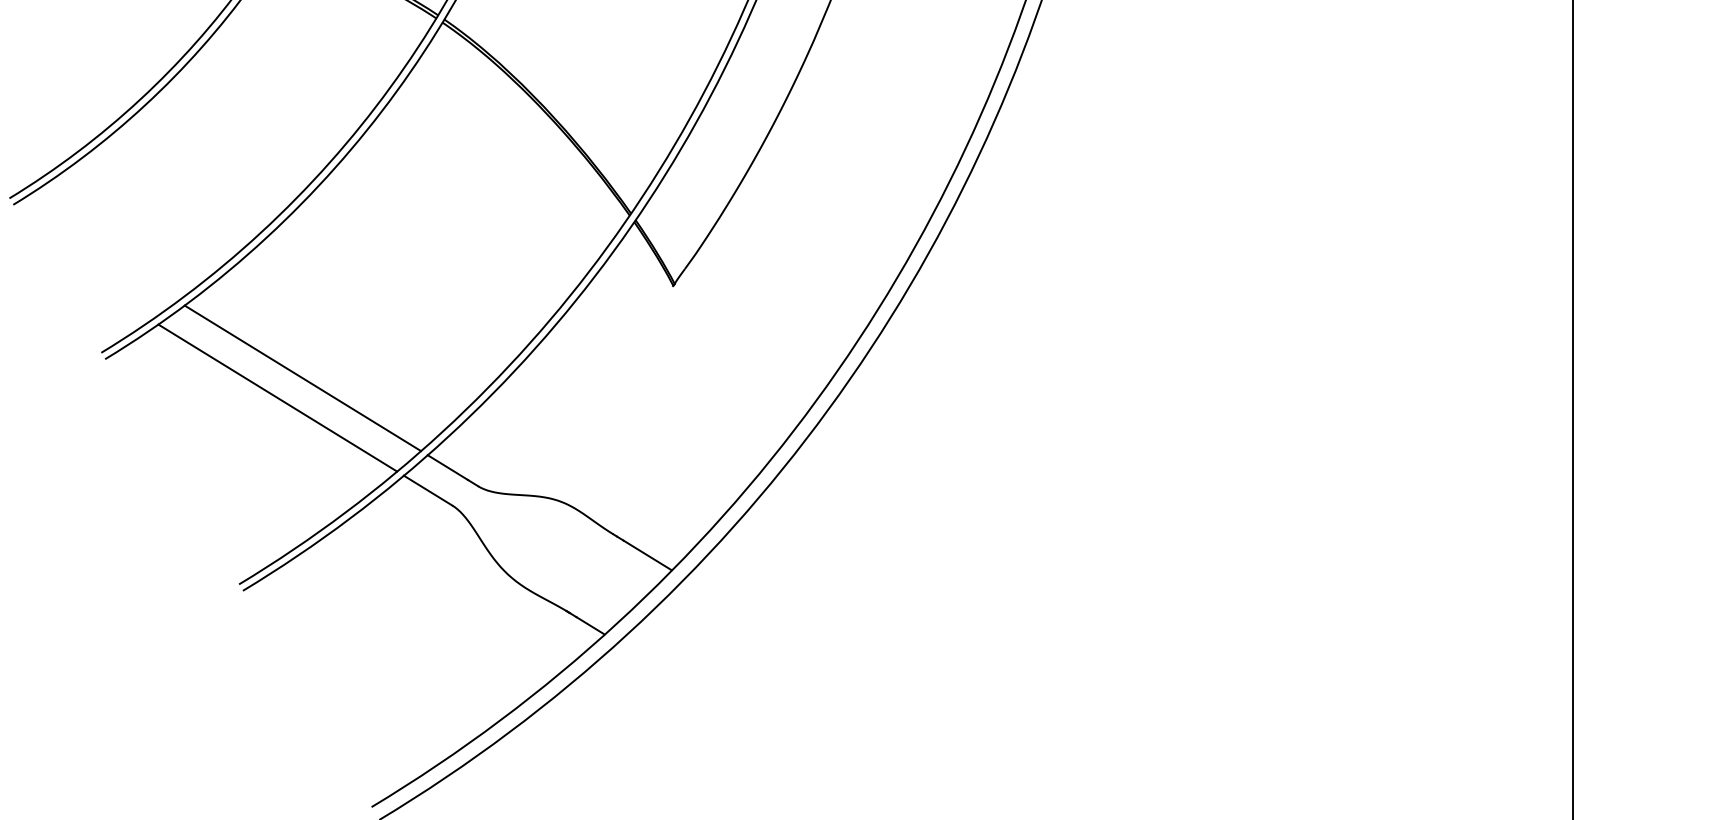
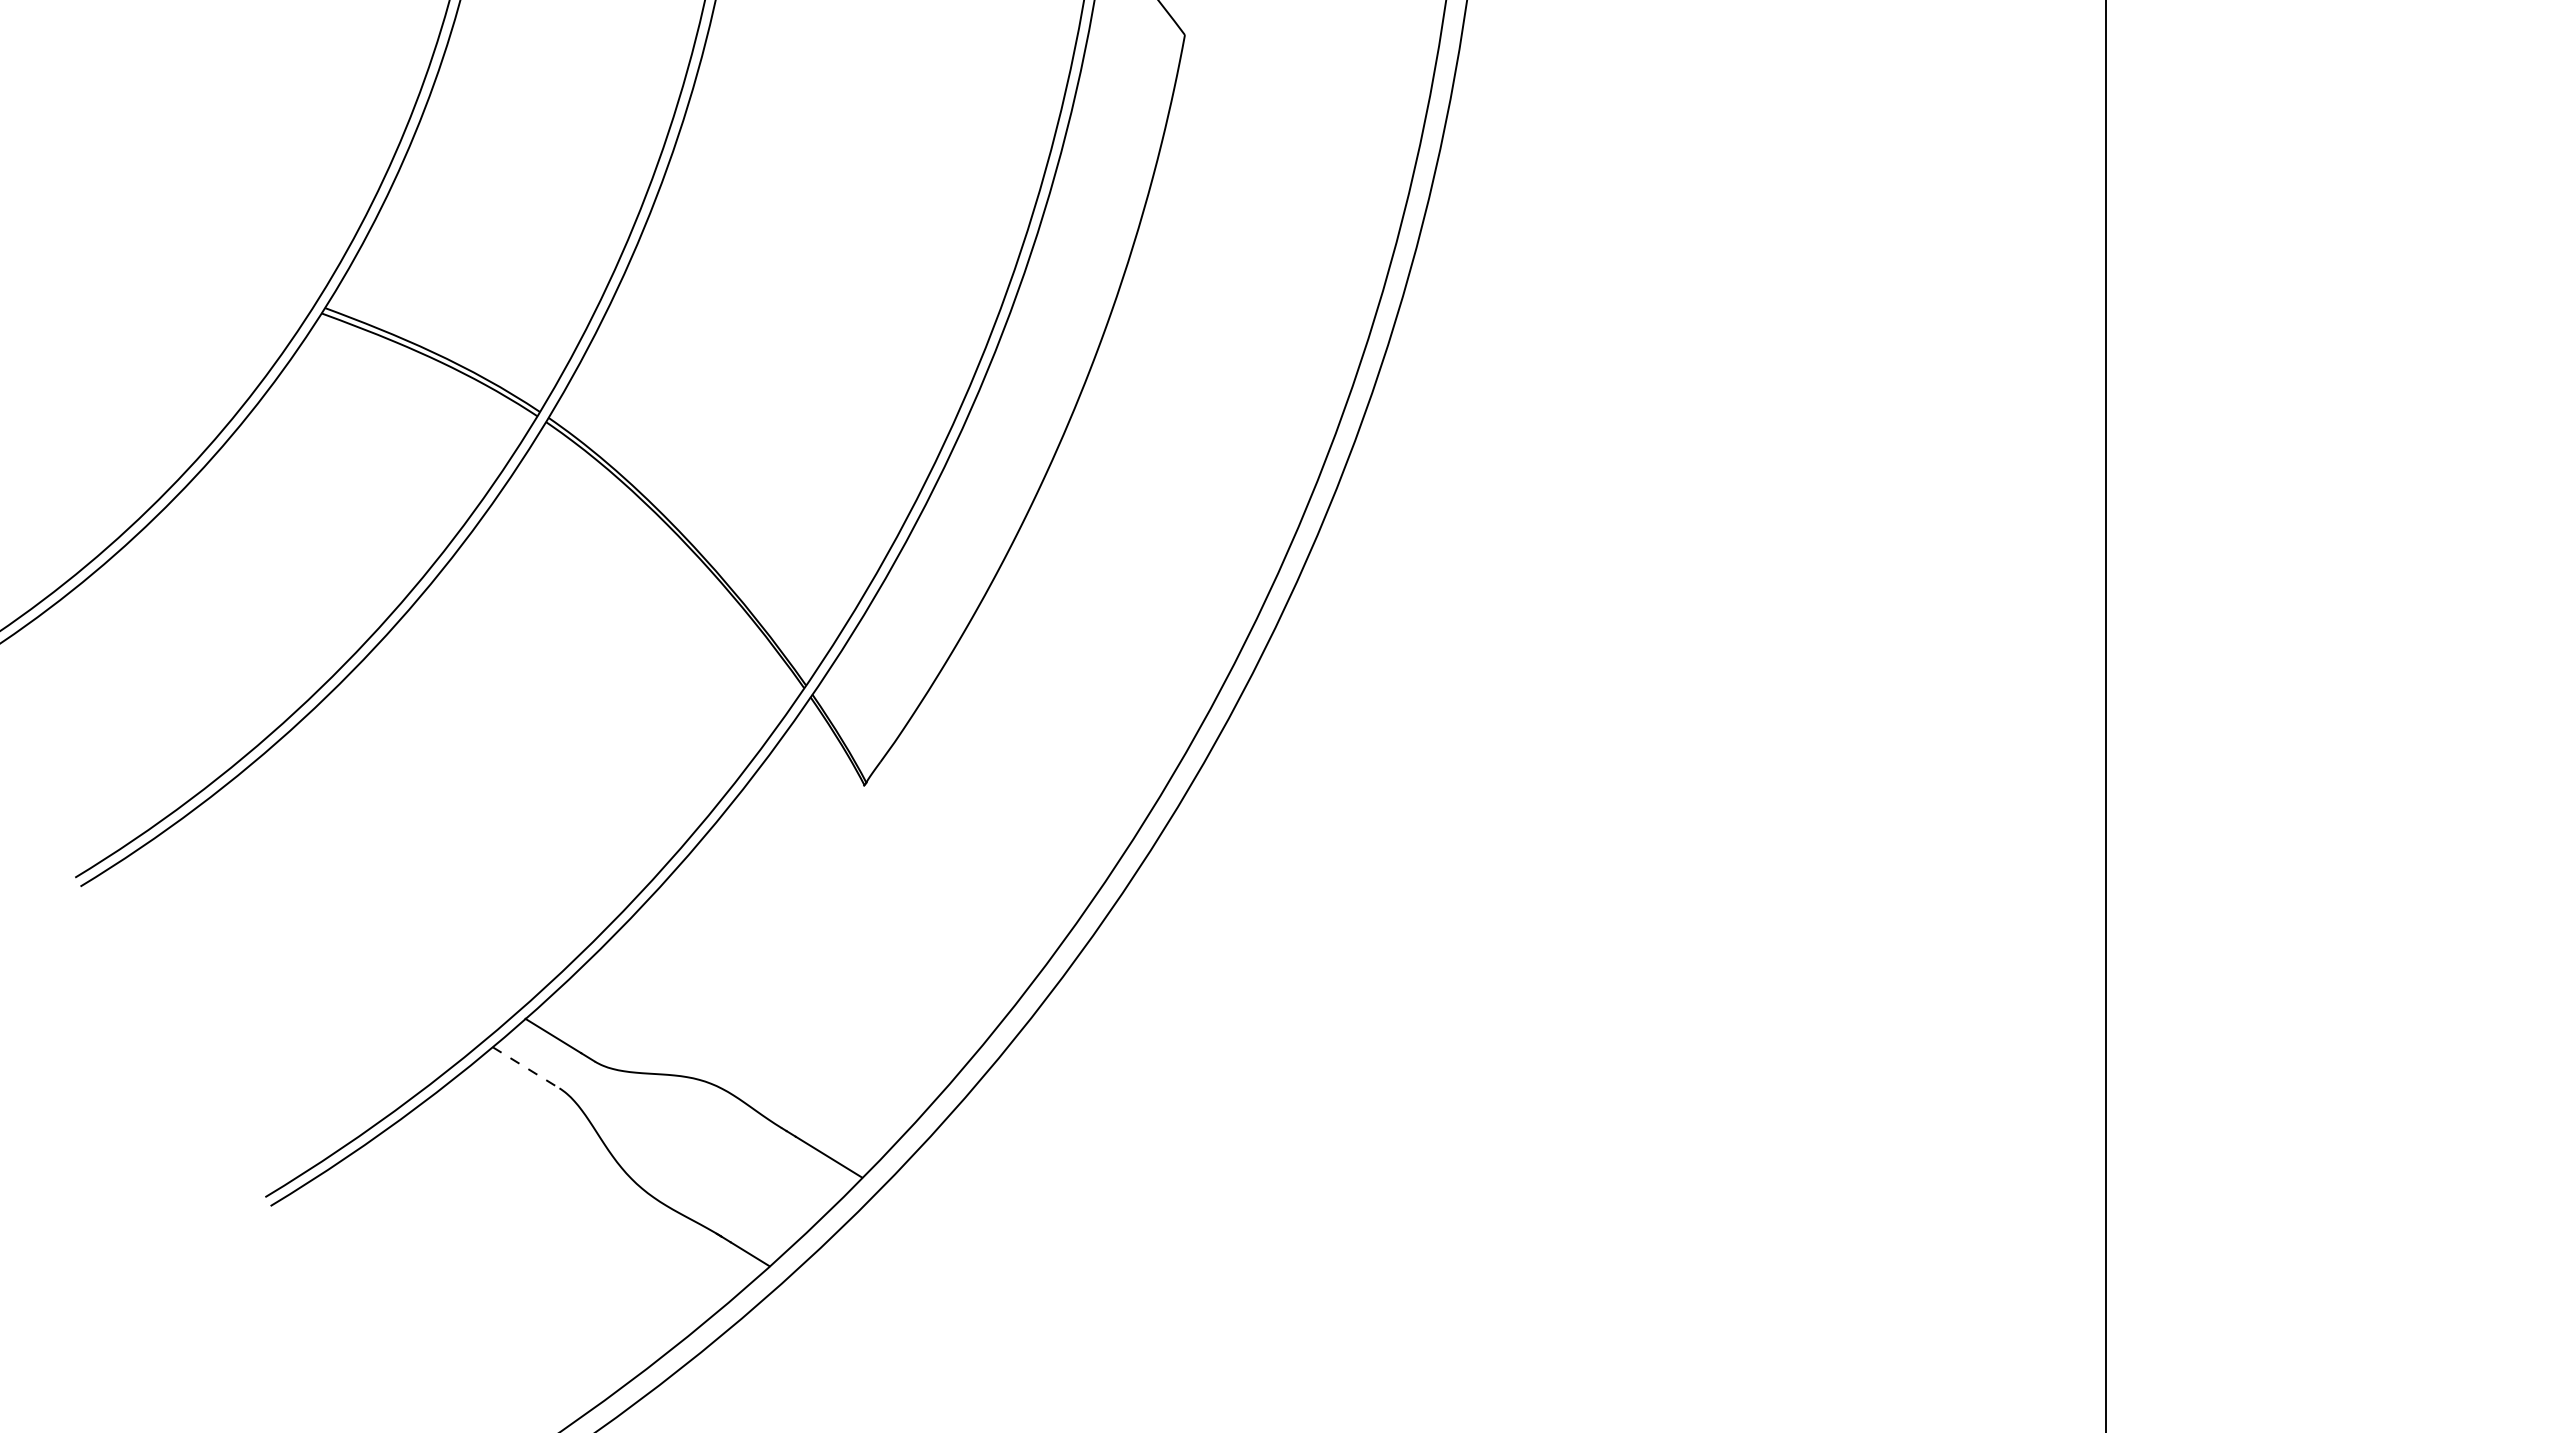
line: (303, 378) -> (353, 912), removed
line: (277, 397) -> (318, 939), removed
line: (428, 490) -> (526, 1067), solid -> dashed

